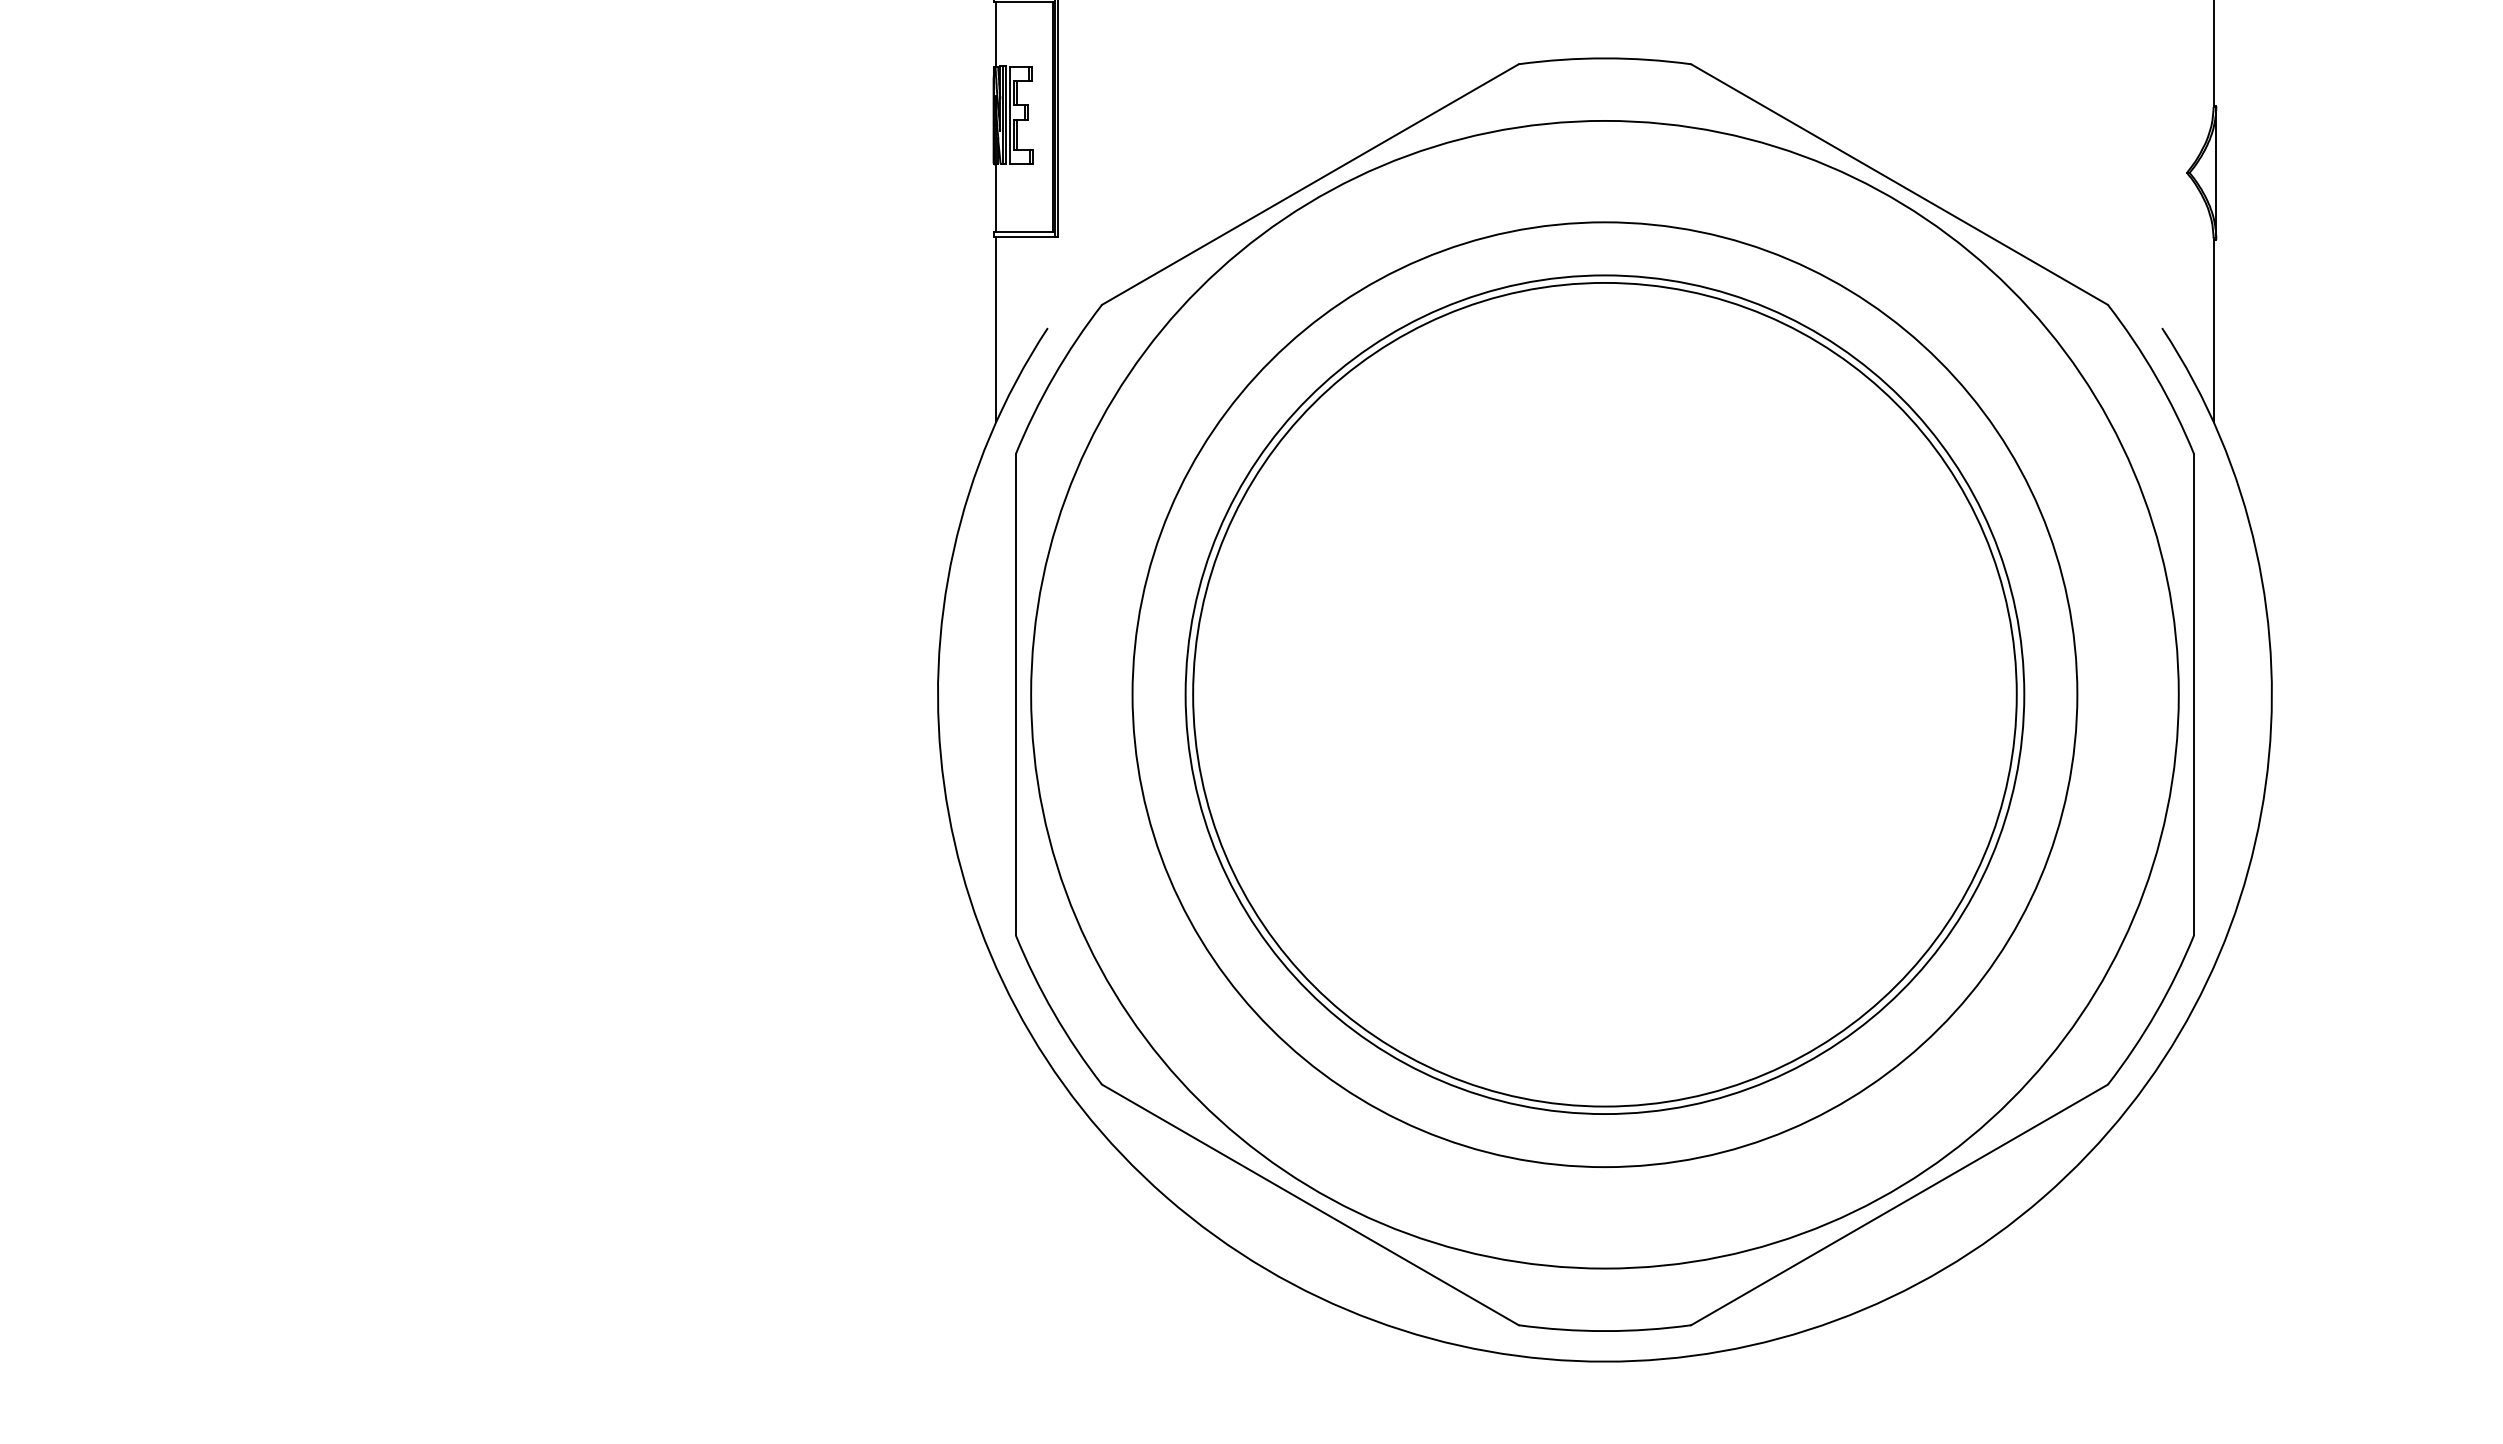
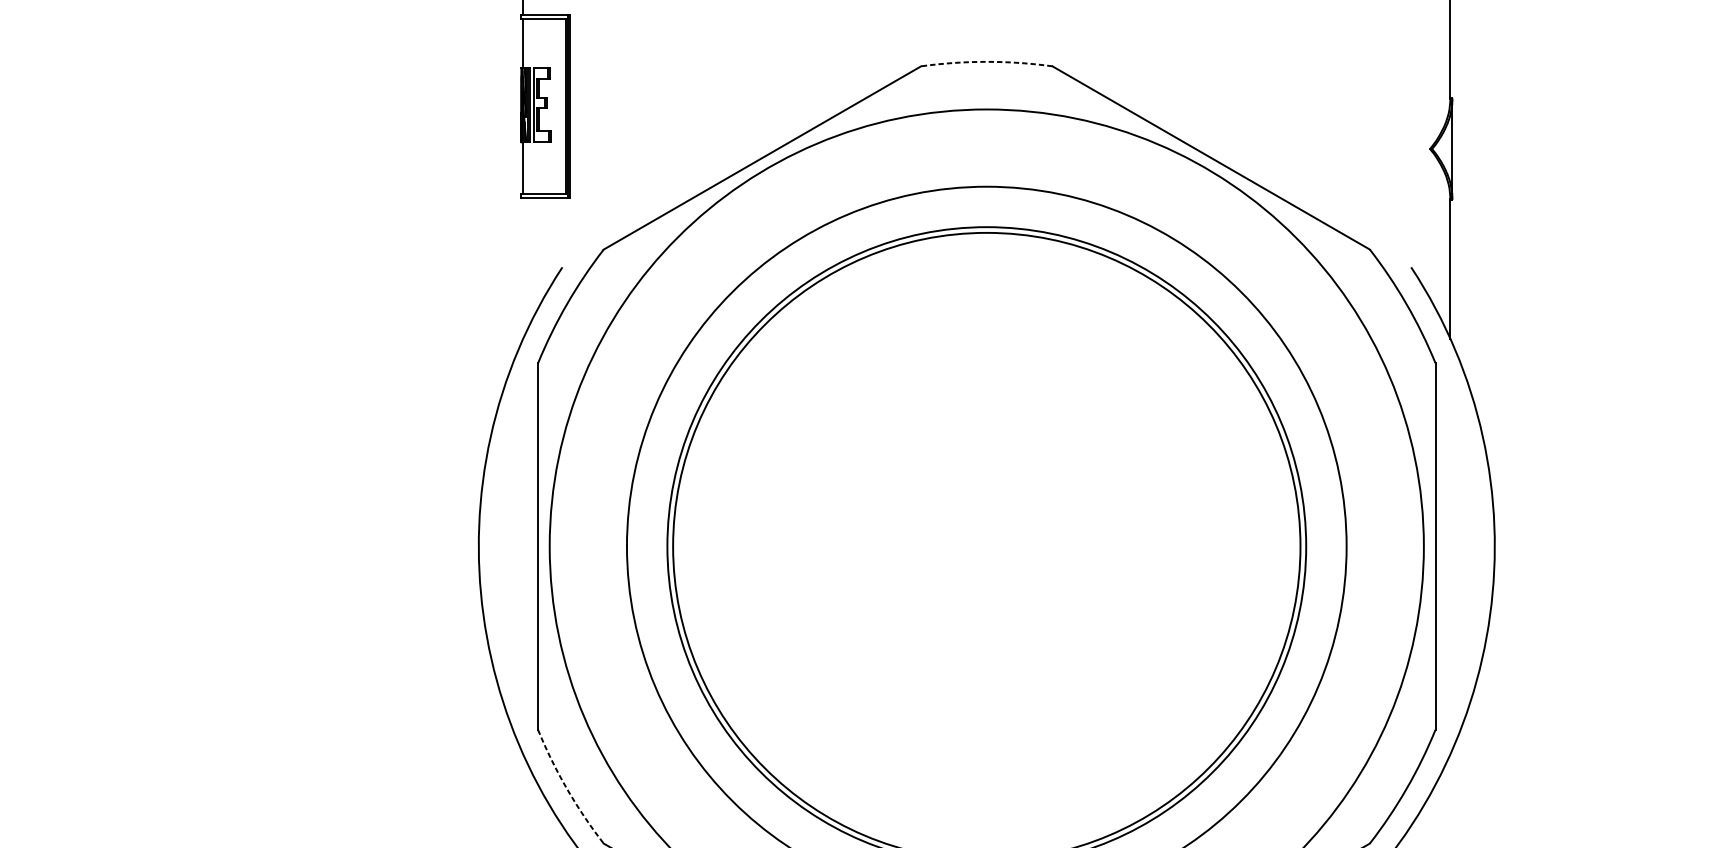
arc: (1604, 58) -> (986, 61), solid -> dashed
line: (996, 328) -> (523, 267), removed
arc: (1053, 1012) -> (566, 788), solid -> dashed

